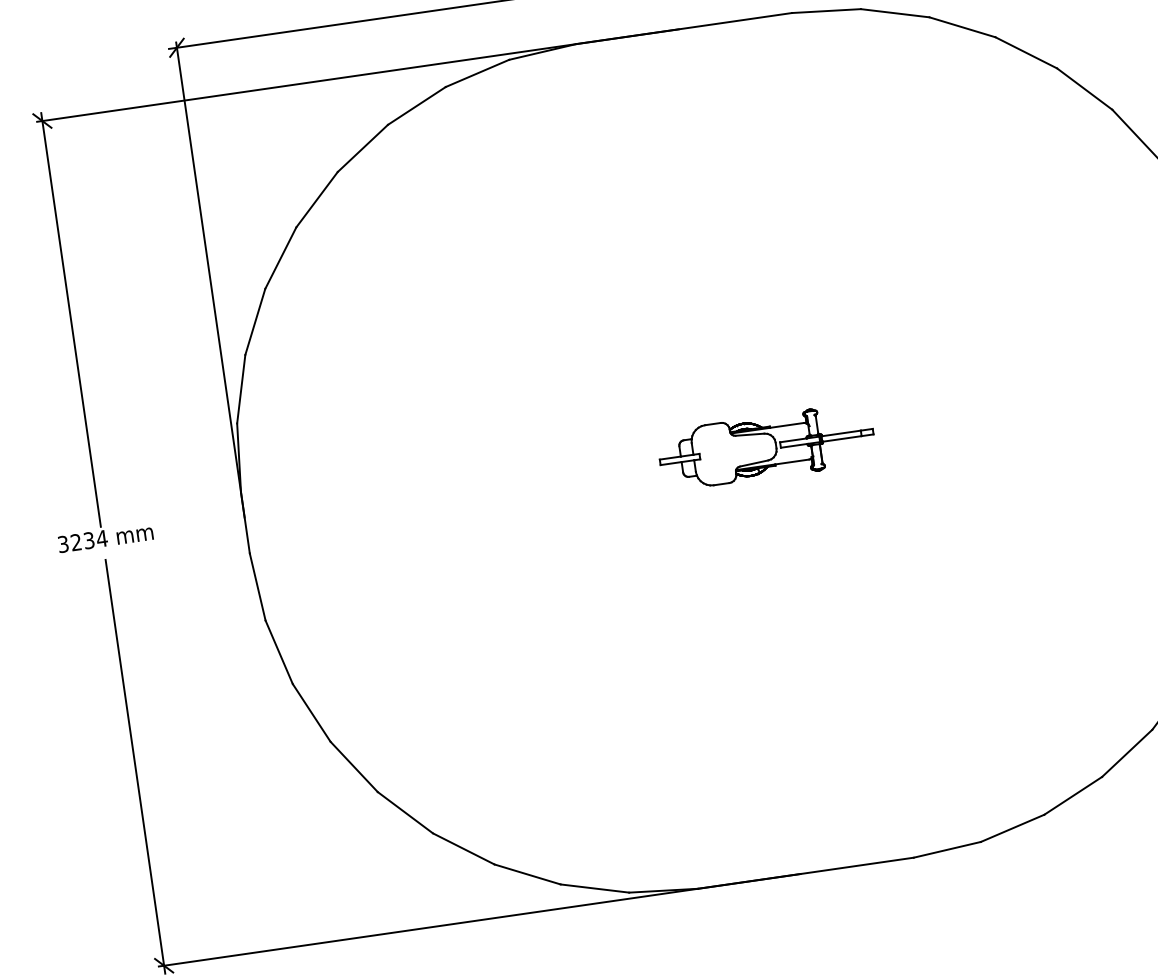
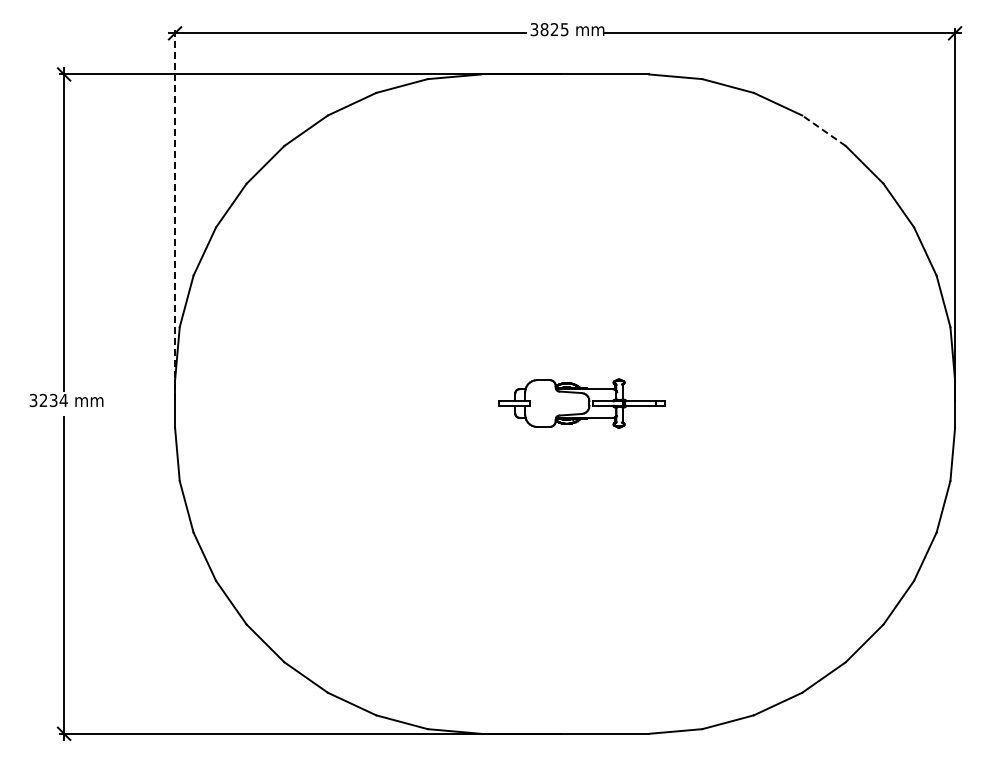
line: (1025, 52) -> (823, 130), solid -> dashed
line: (210, 279) -> (175, 214), solid -> dashed

